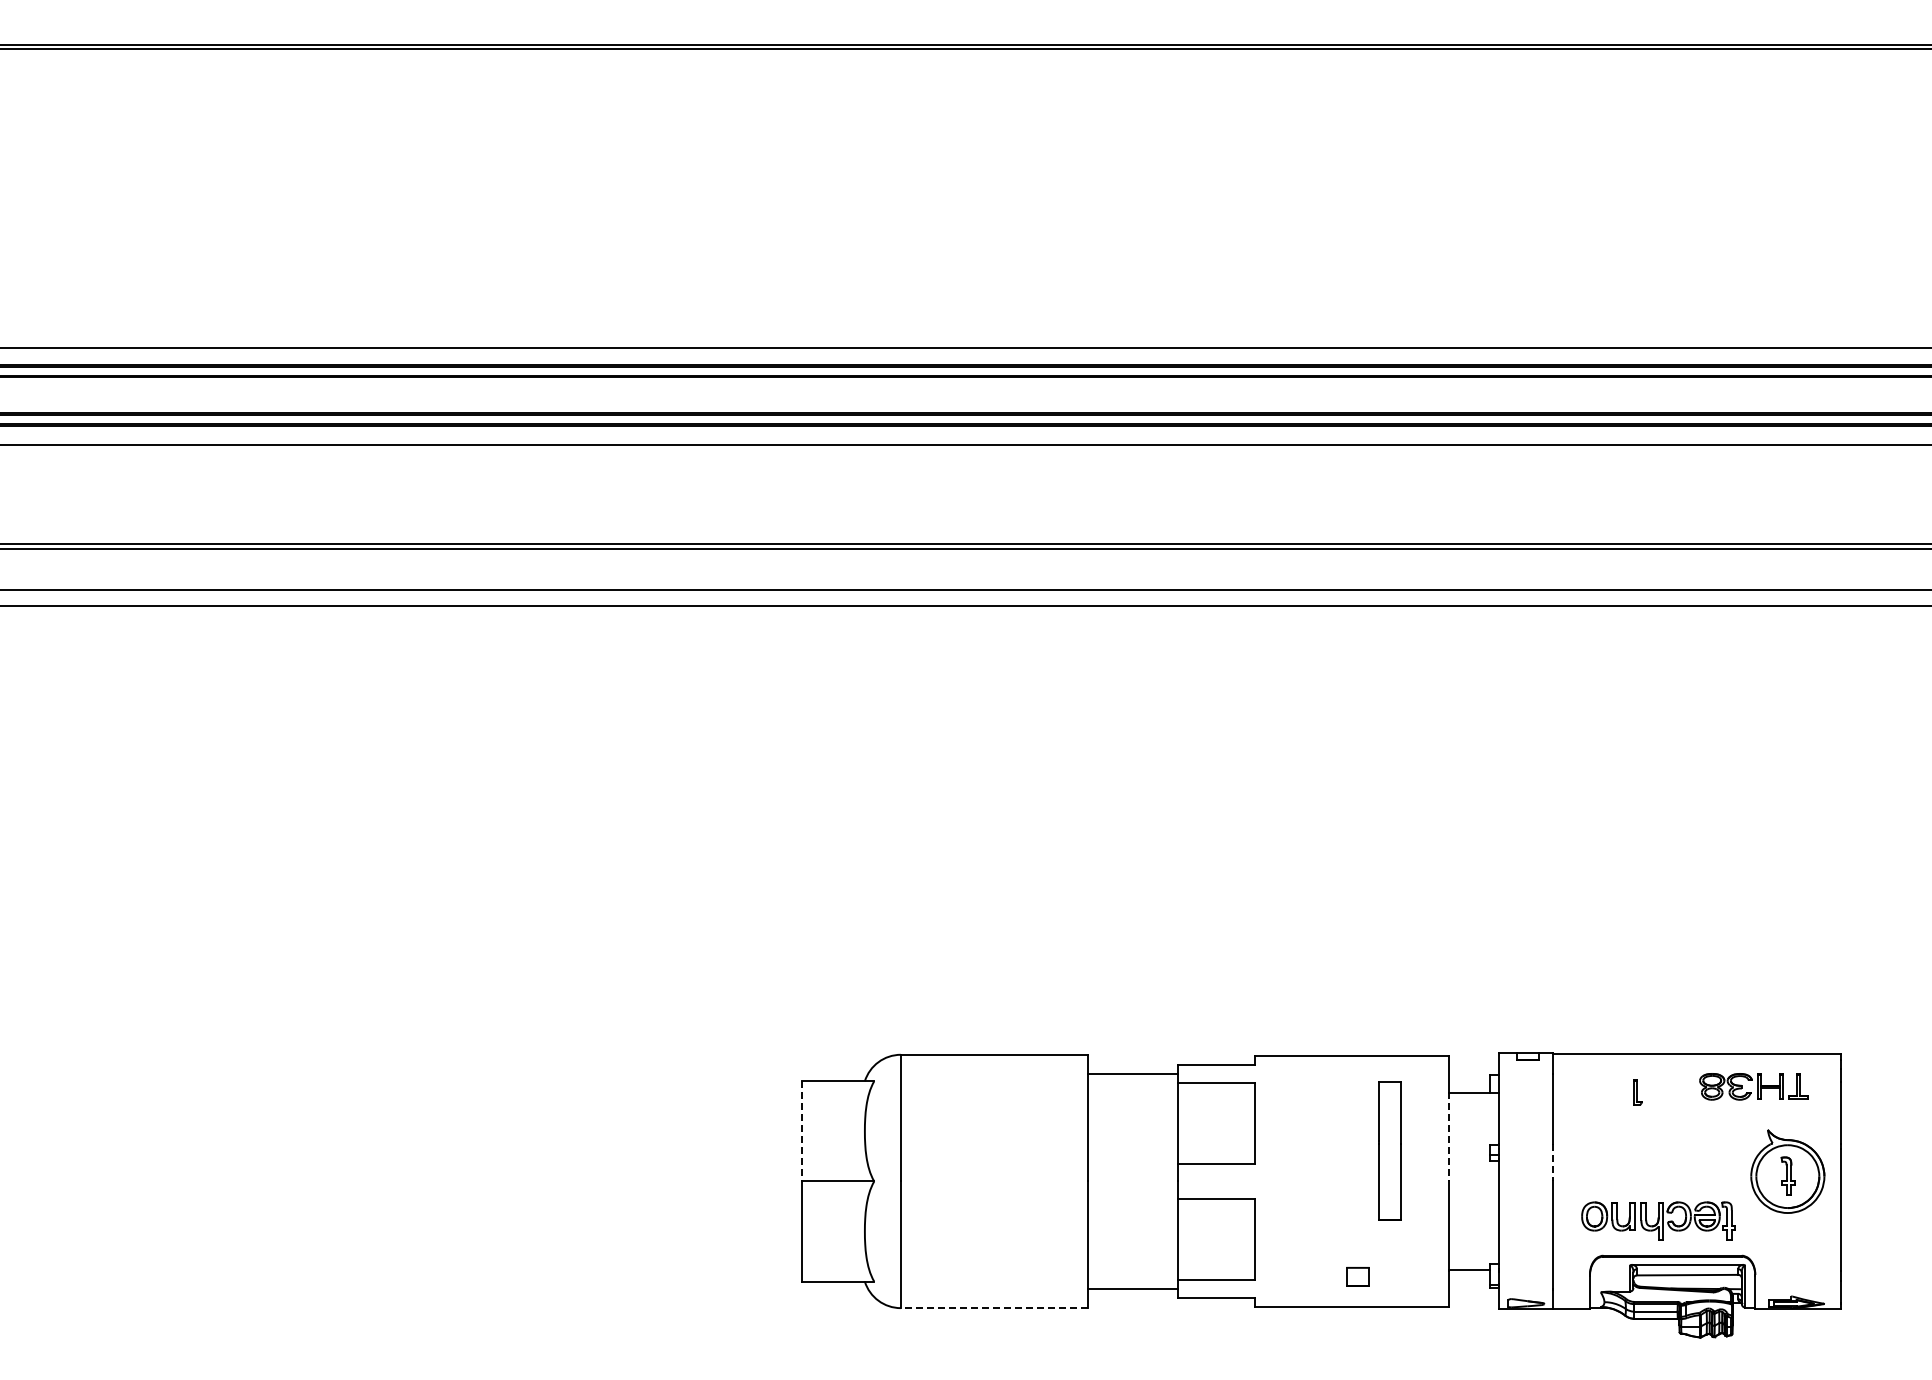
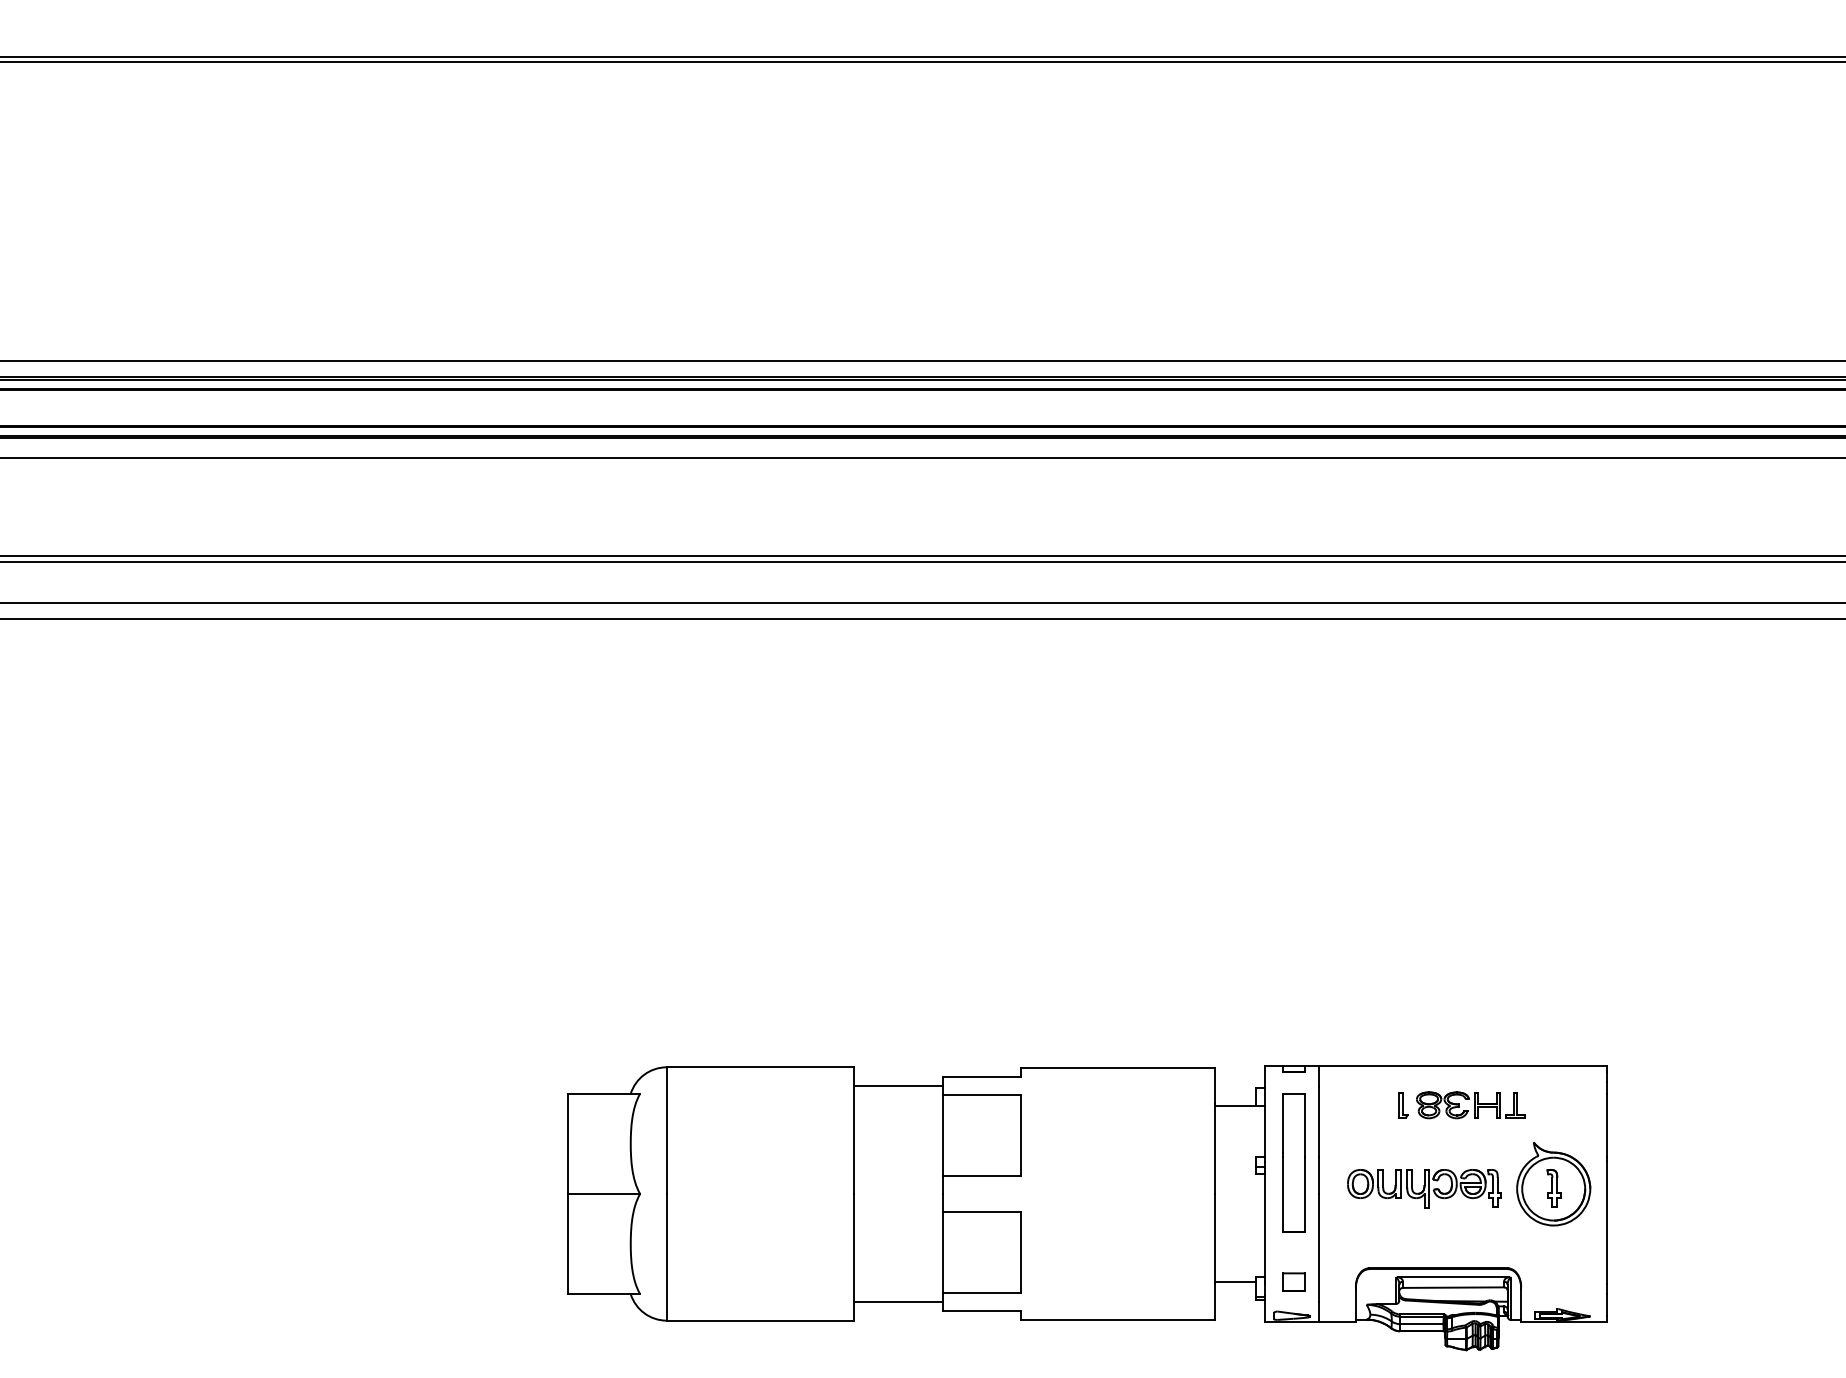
part: (1753, 1086) -> (1470, 1105), moved
line: (802, 1131) -> (568, 1144), dashed -> solid
line: (1448, 1136) -> (1214, 1149), dashed -> solid
part: (1389, 1150) -> (1293, 1163), moved
line: (1553, 1162) -> (1319, 1175), dashed -> solid
part: (1658, 1220) -> (1424, 1188), moved
part: (1357, 1276) -> (1293, 1282), moved
line: (993, 1308) -> (759, 1321), dashed -> solid

